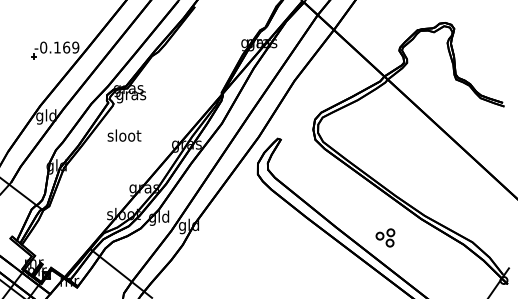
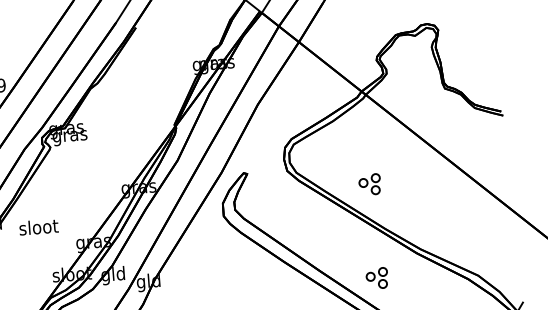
text: (124, 135) -> (38, 227), moved
part: (385, 156) -> (369, 184), added

